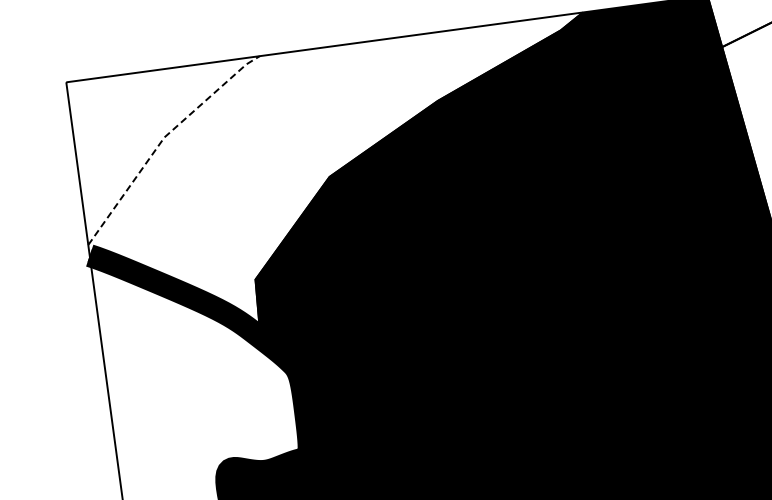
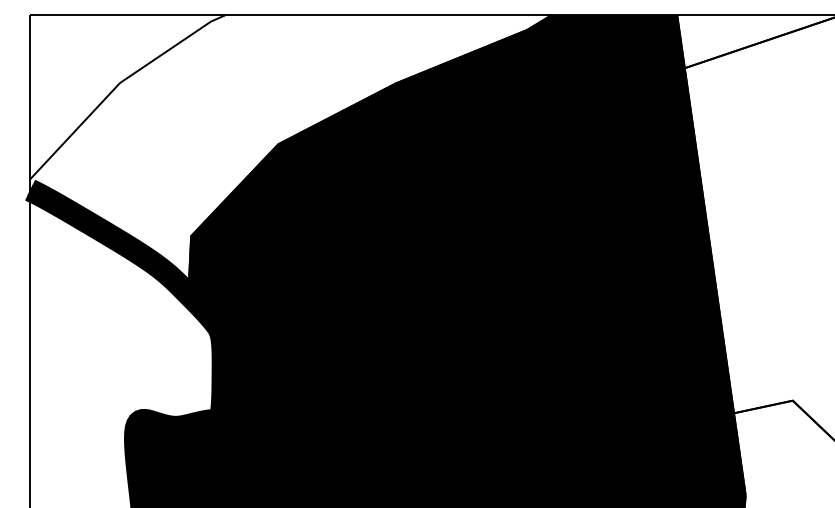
line: (163, 139) -> (118, 84), dashed -> solid

